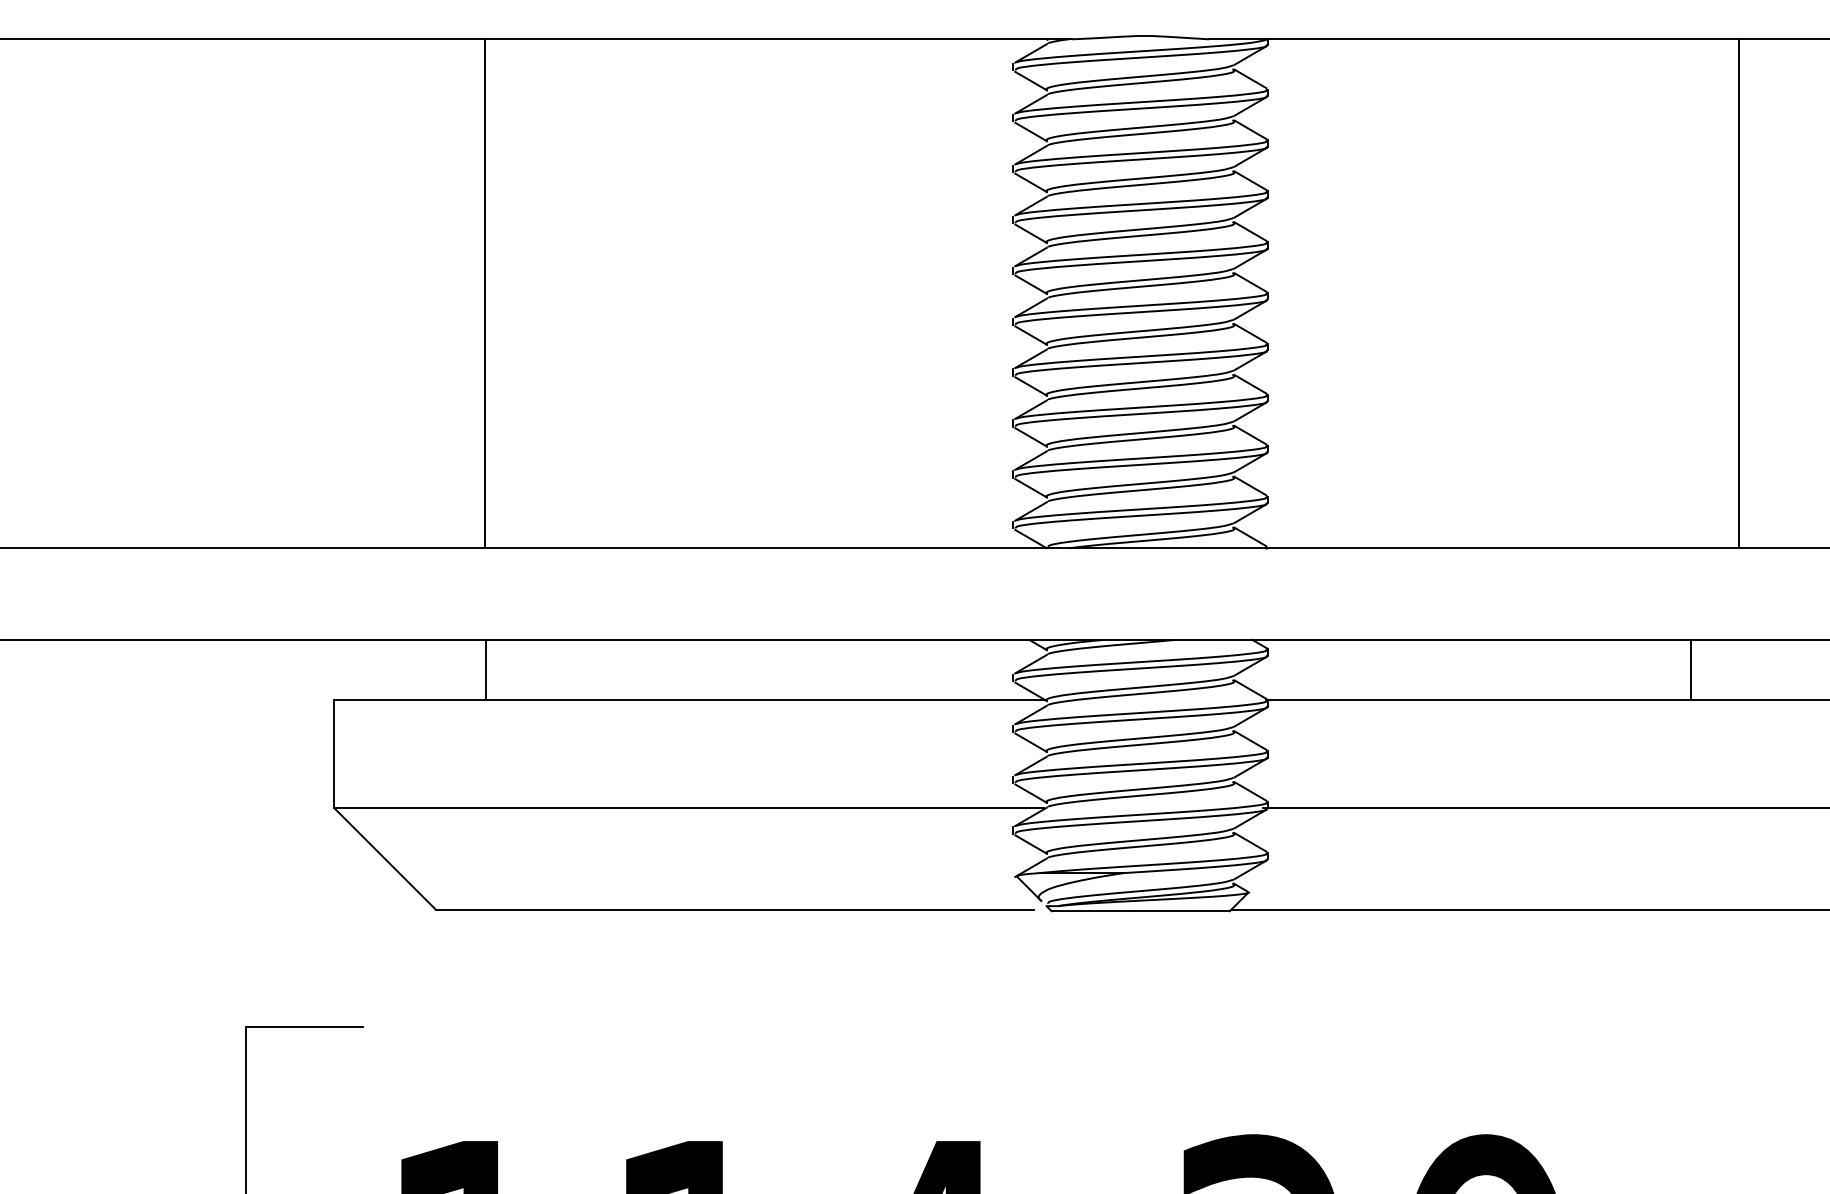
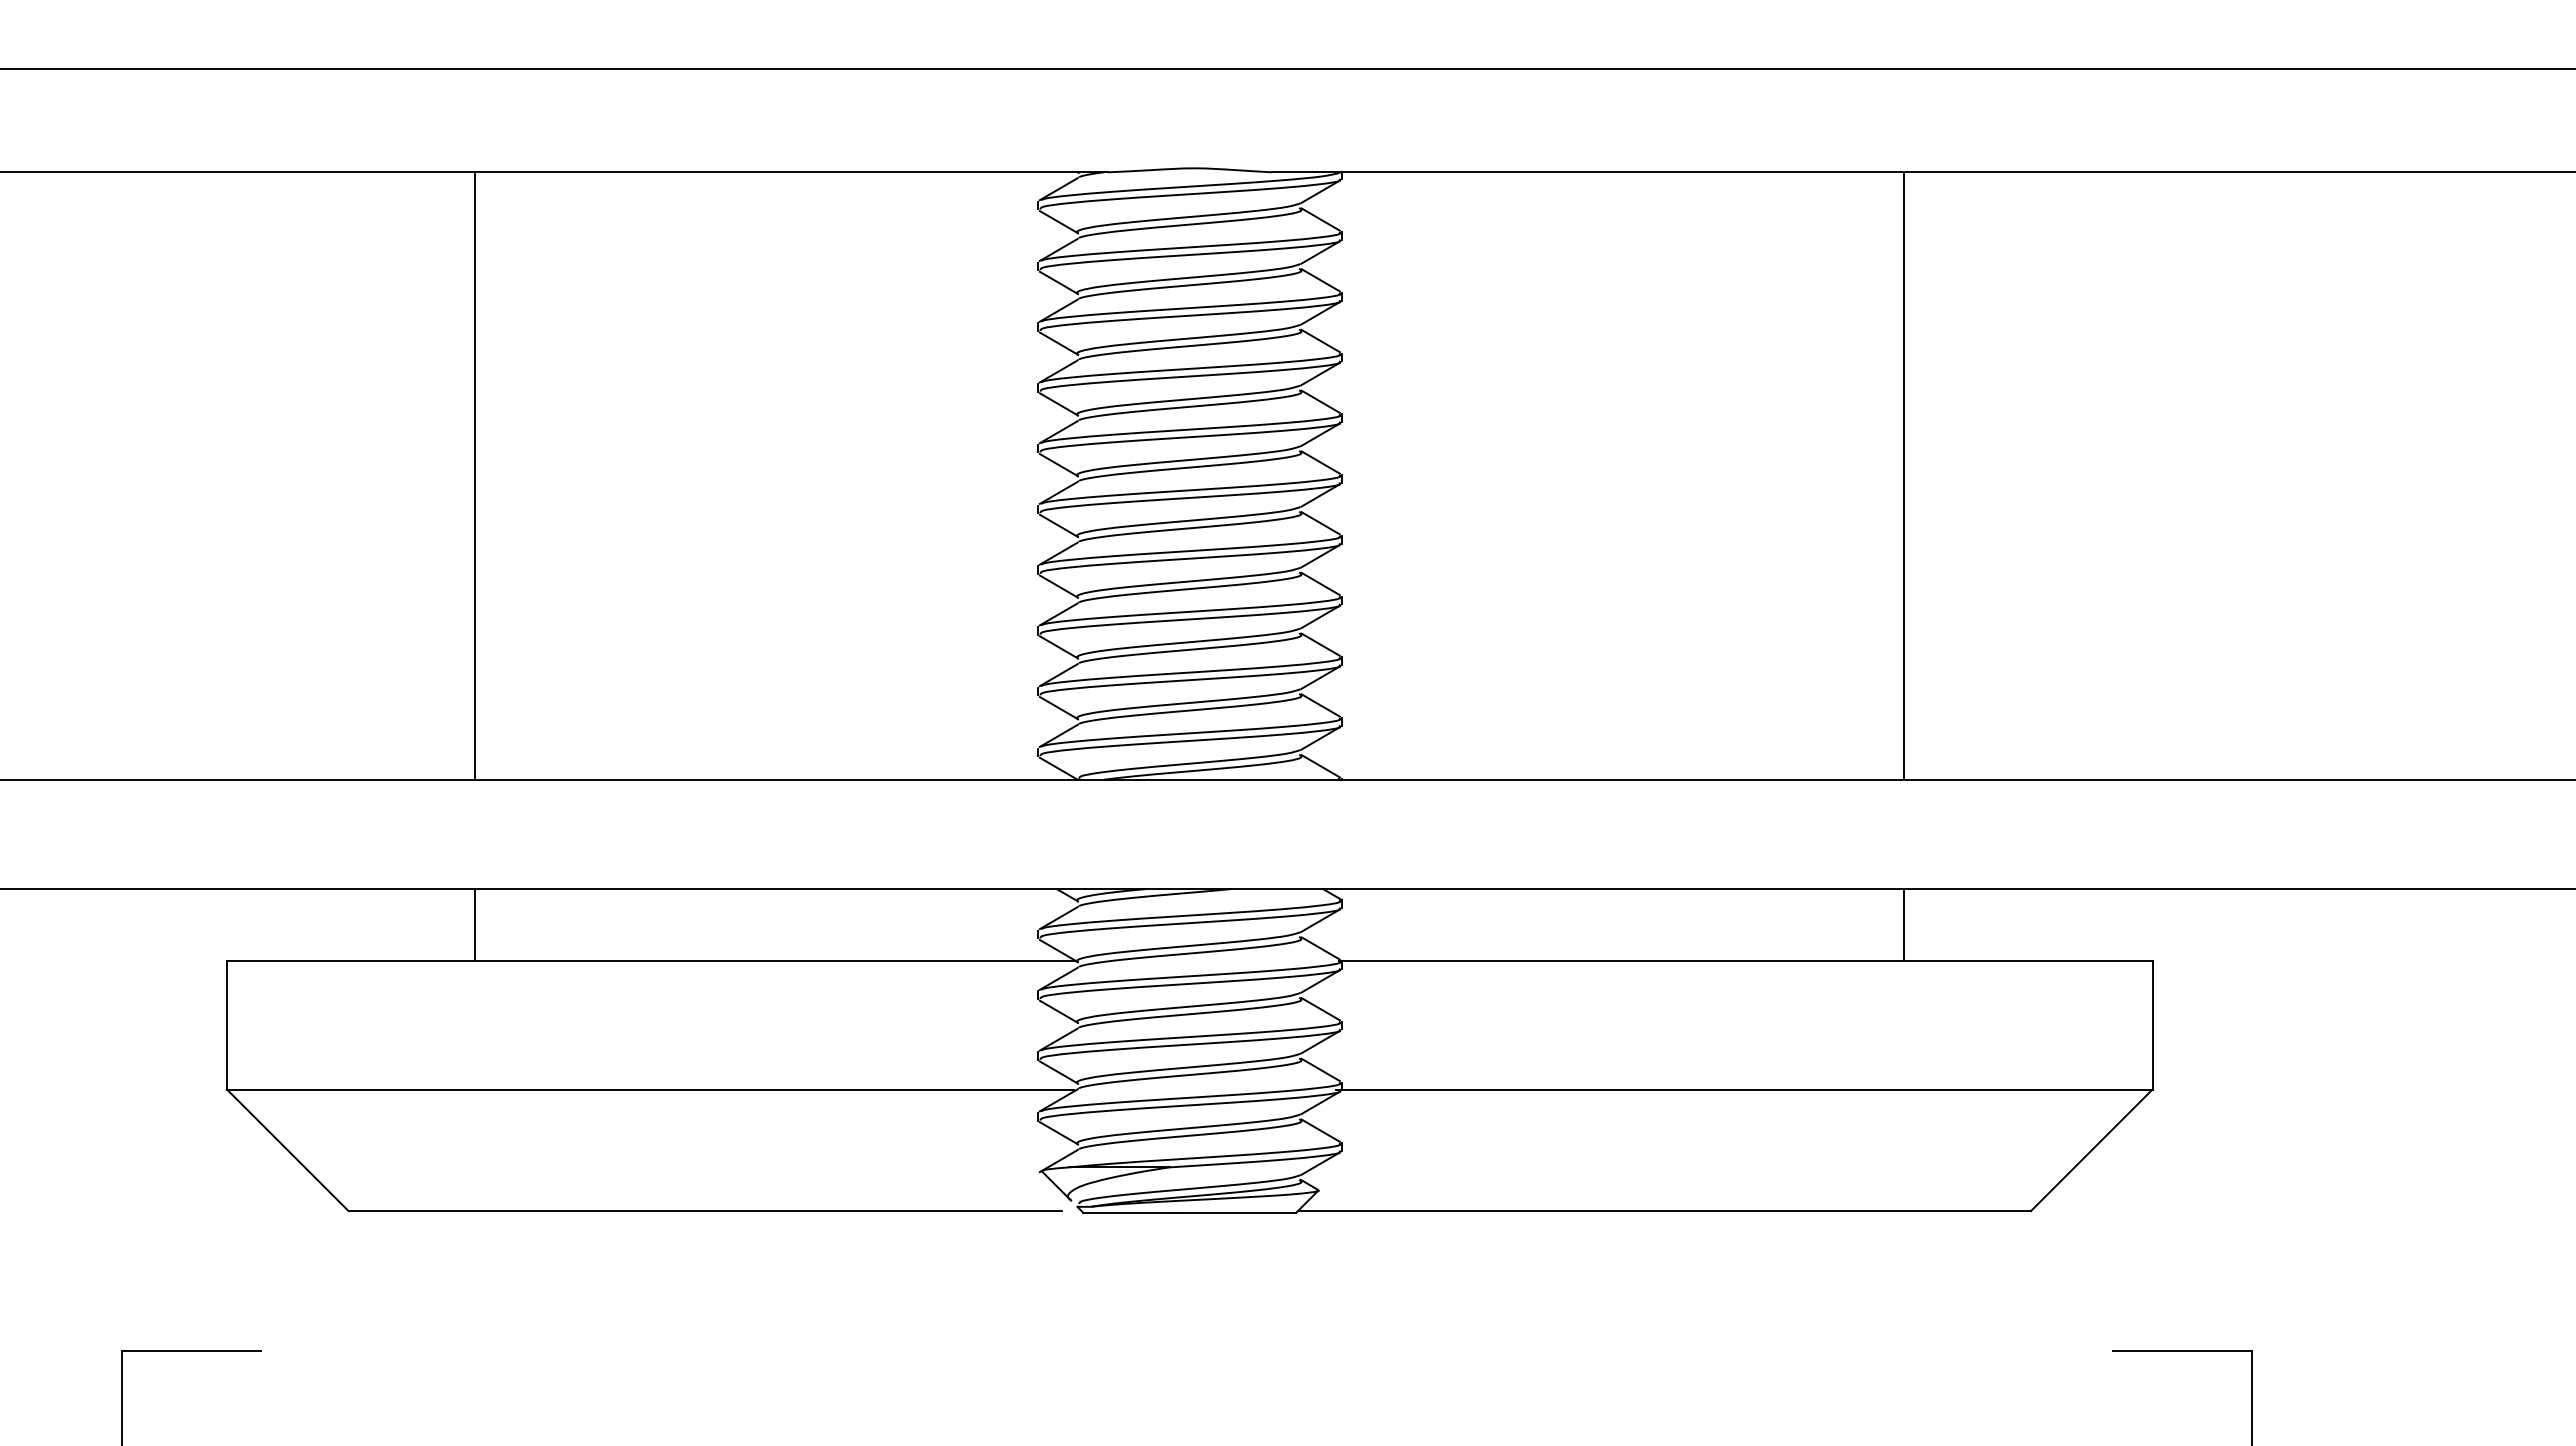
line: (485, 293) -> (475, 475), moved
line: (486, 669) -> (475, 924), moved
line: (1690, 669) -> (1904, 924), moved

